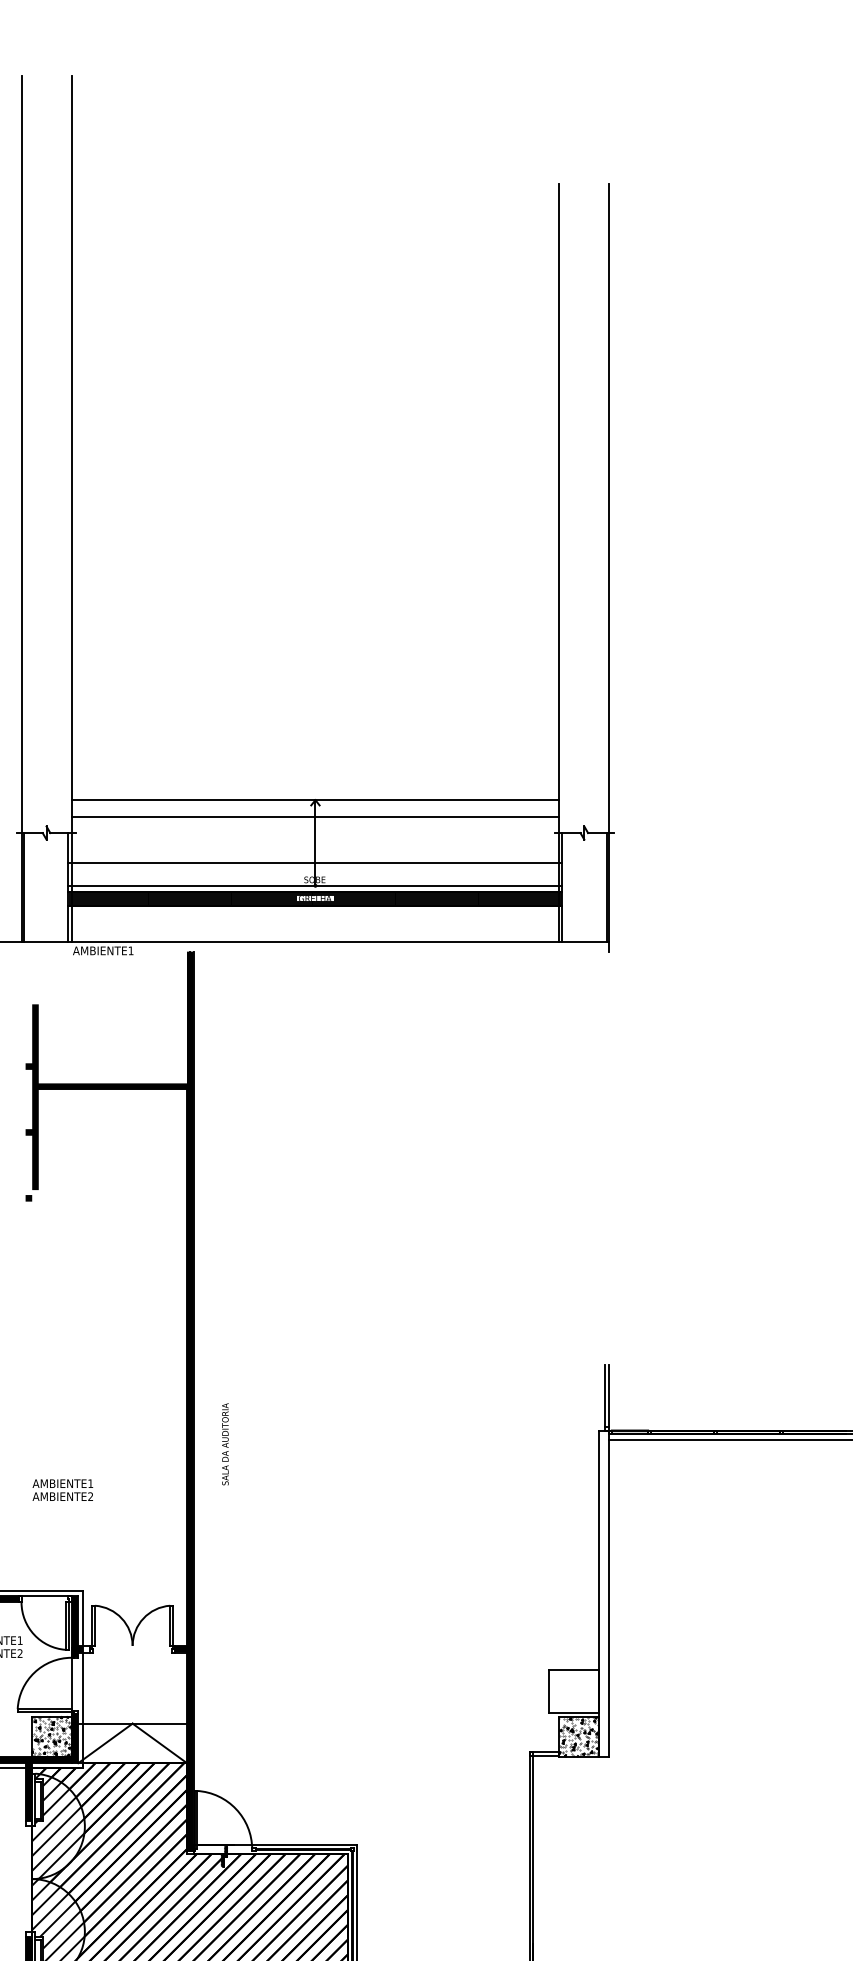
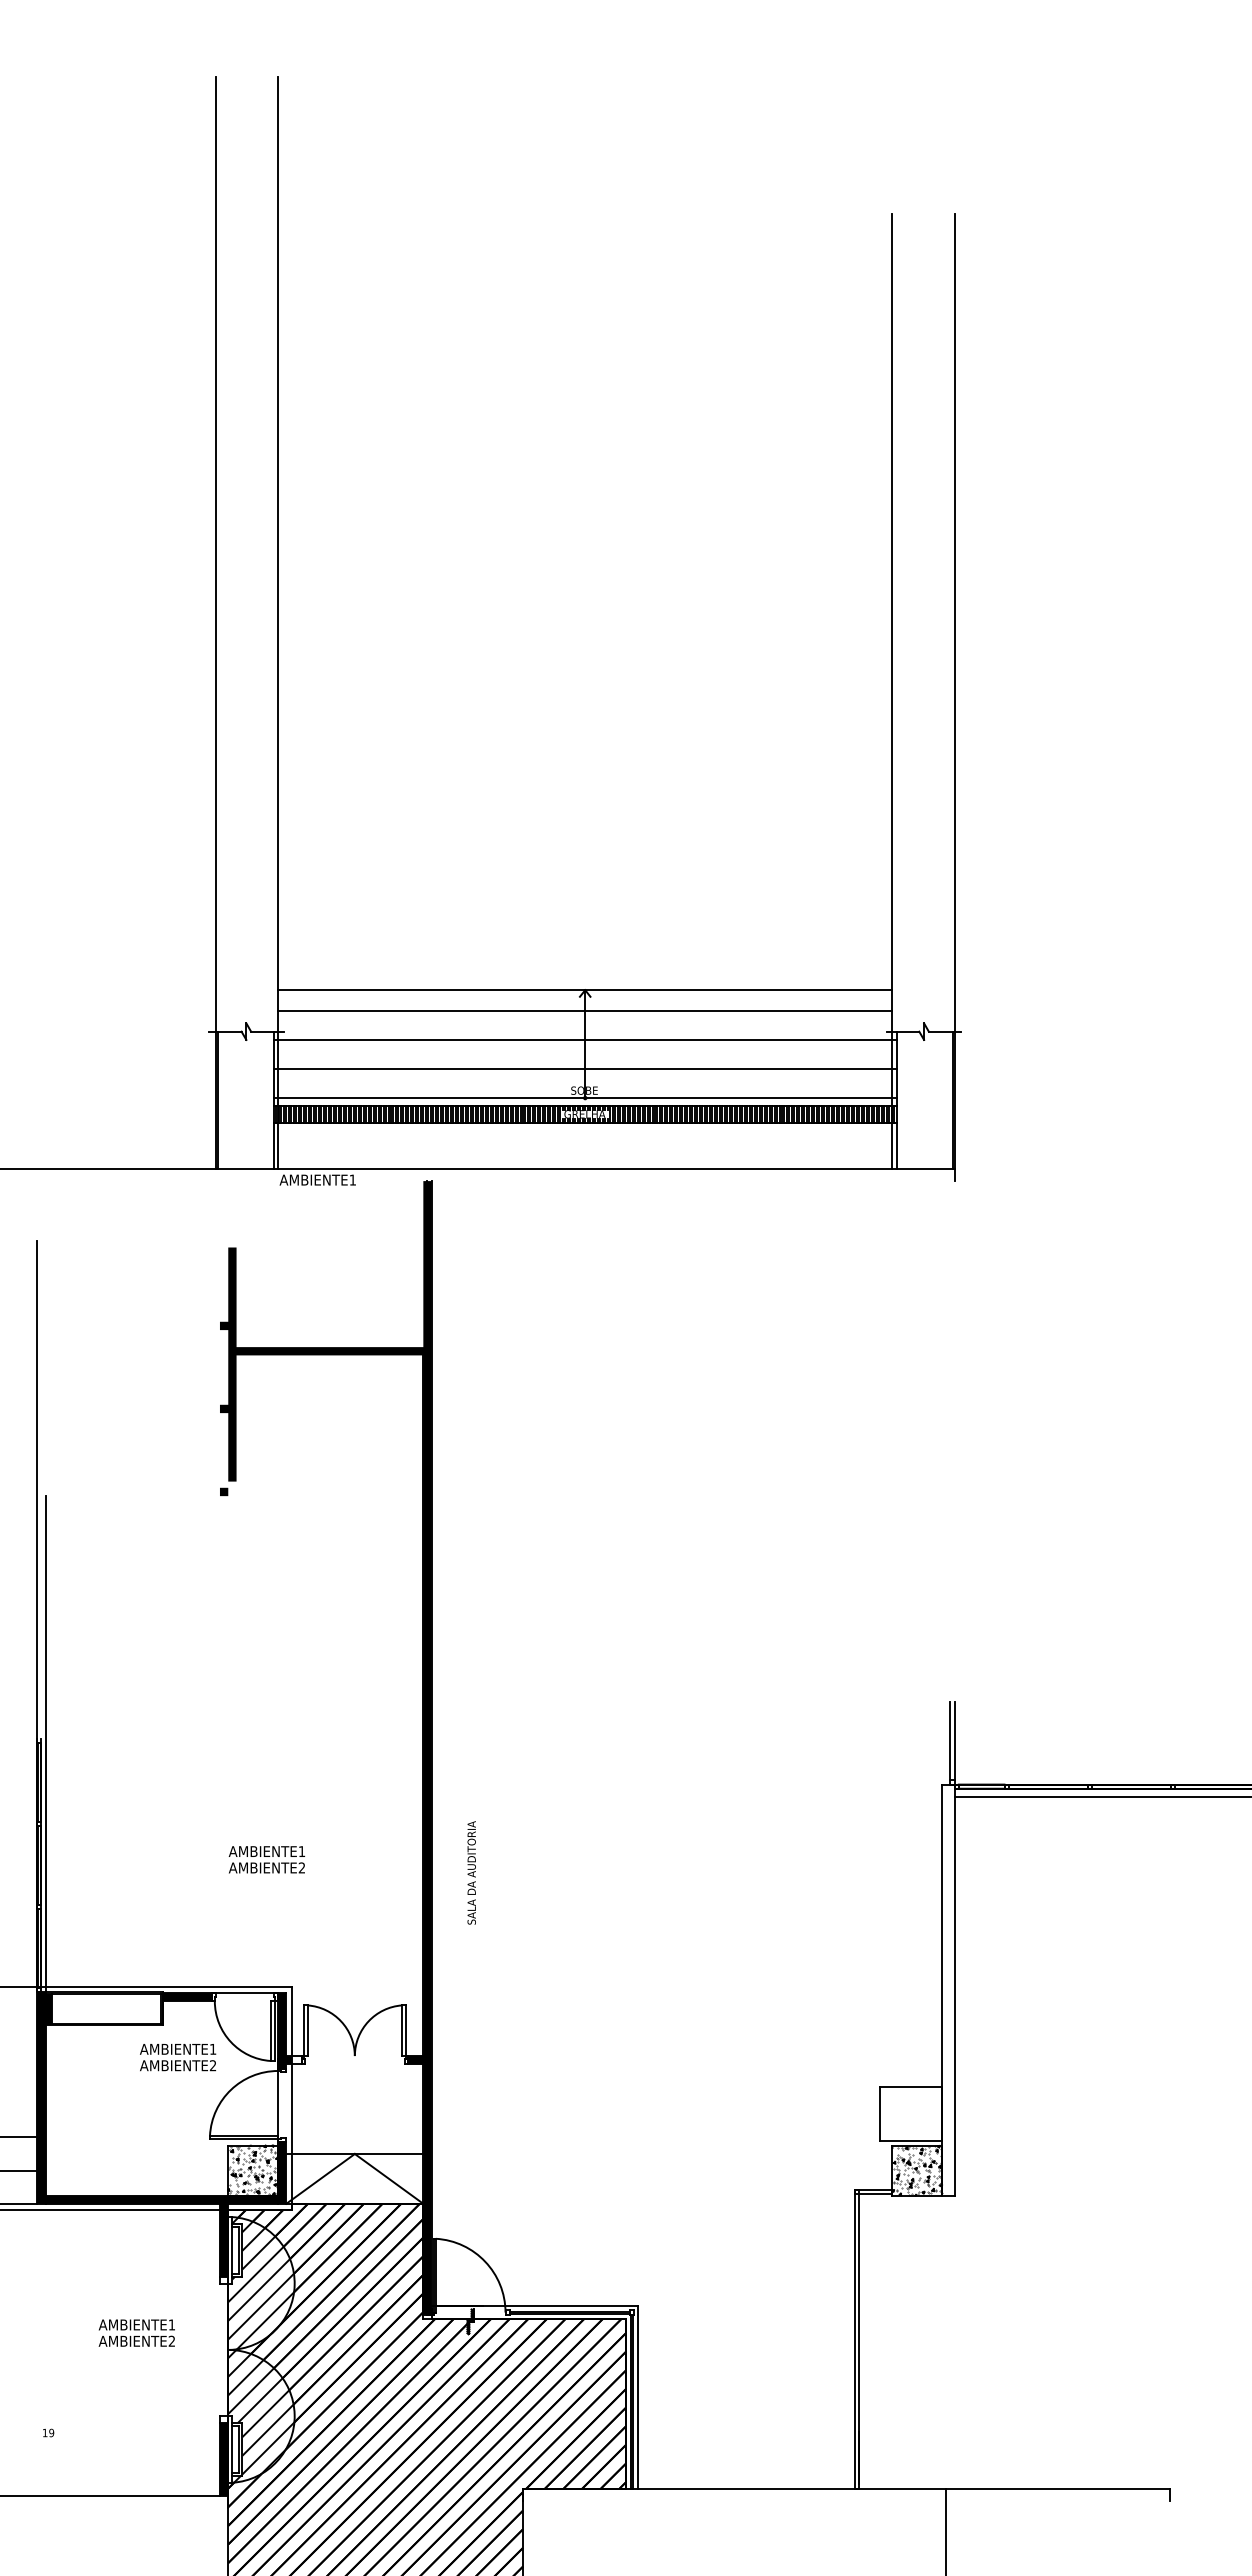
line: (314, 839) -> (584, 1039), added
text: (225, 1443) -> (471, 1872), moved

